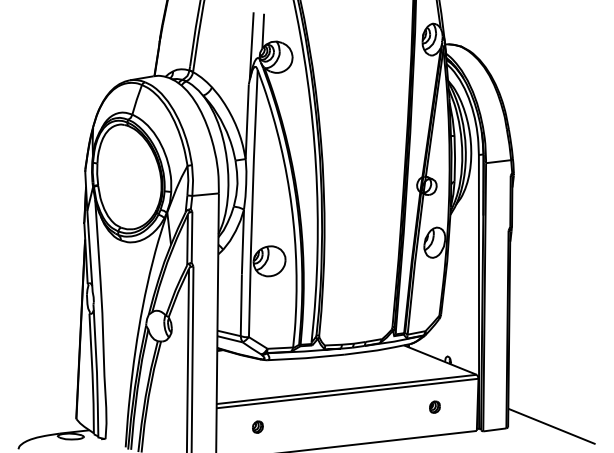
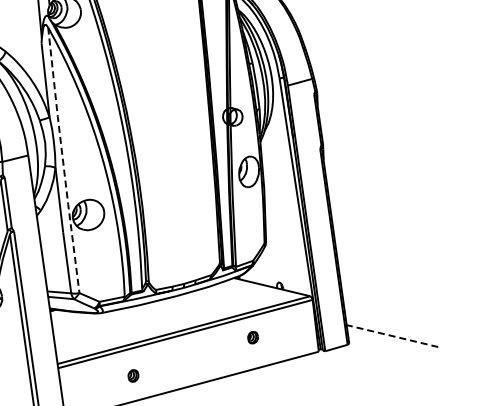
line: (252, 204) -> (63, 161), solid -> dashed
part: (434, 406) -> (252, 337), moved
part: (257, 426) -> (132, 375), moved
line: (551, 426) -> (391, 336), solid -> dashed

